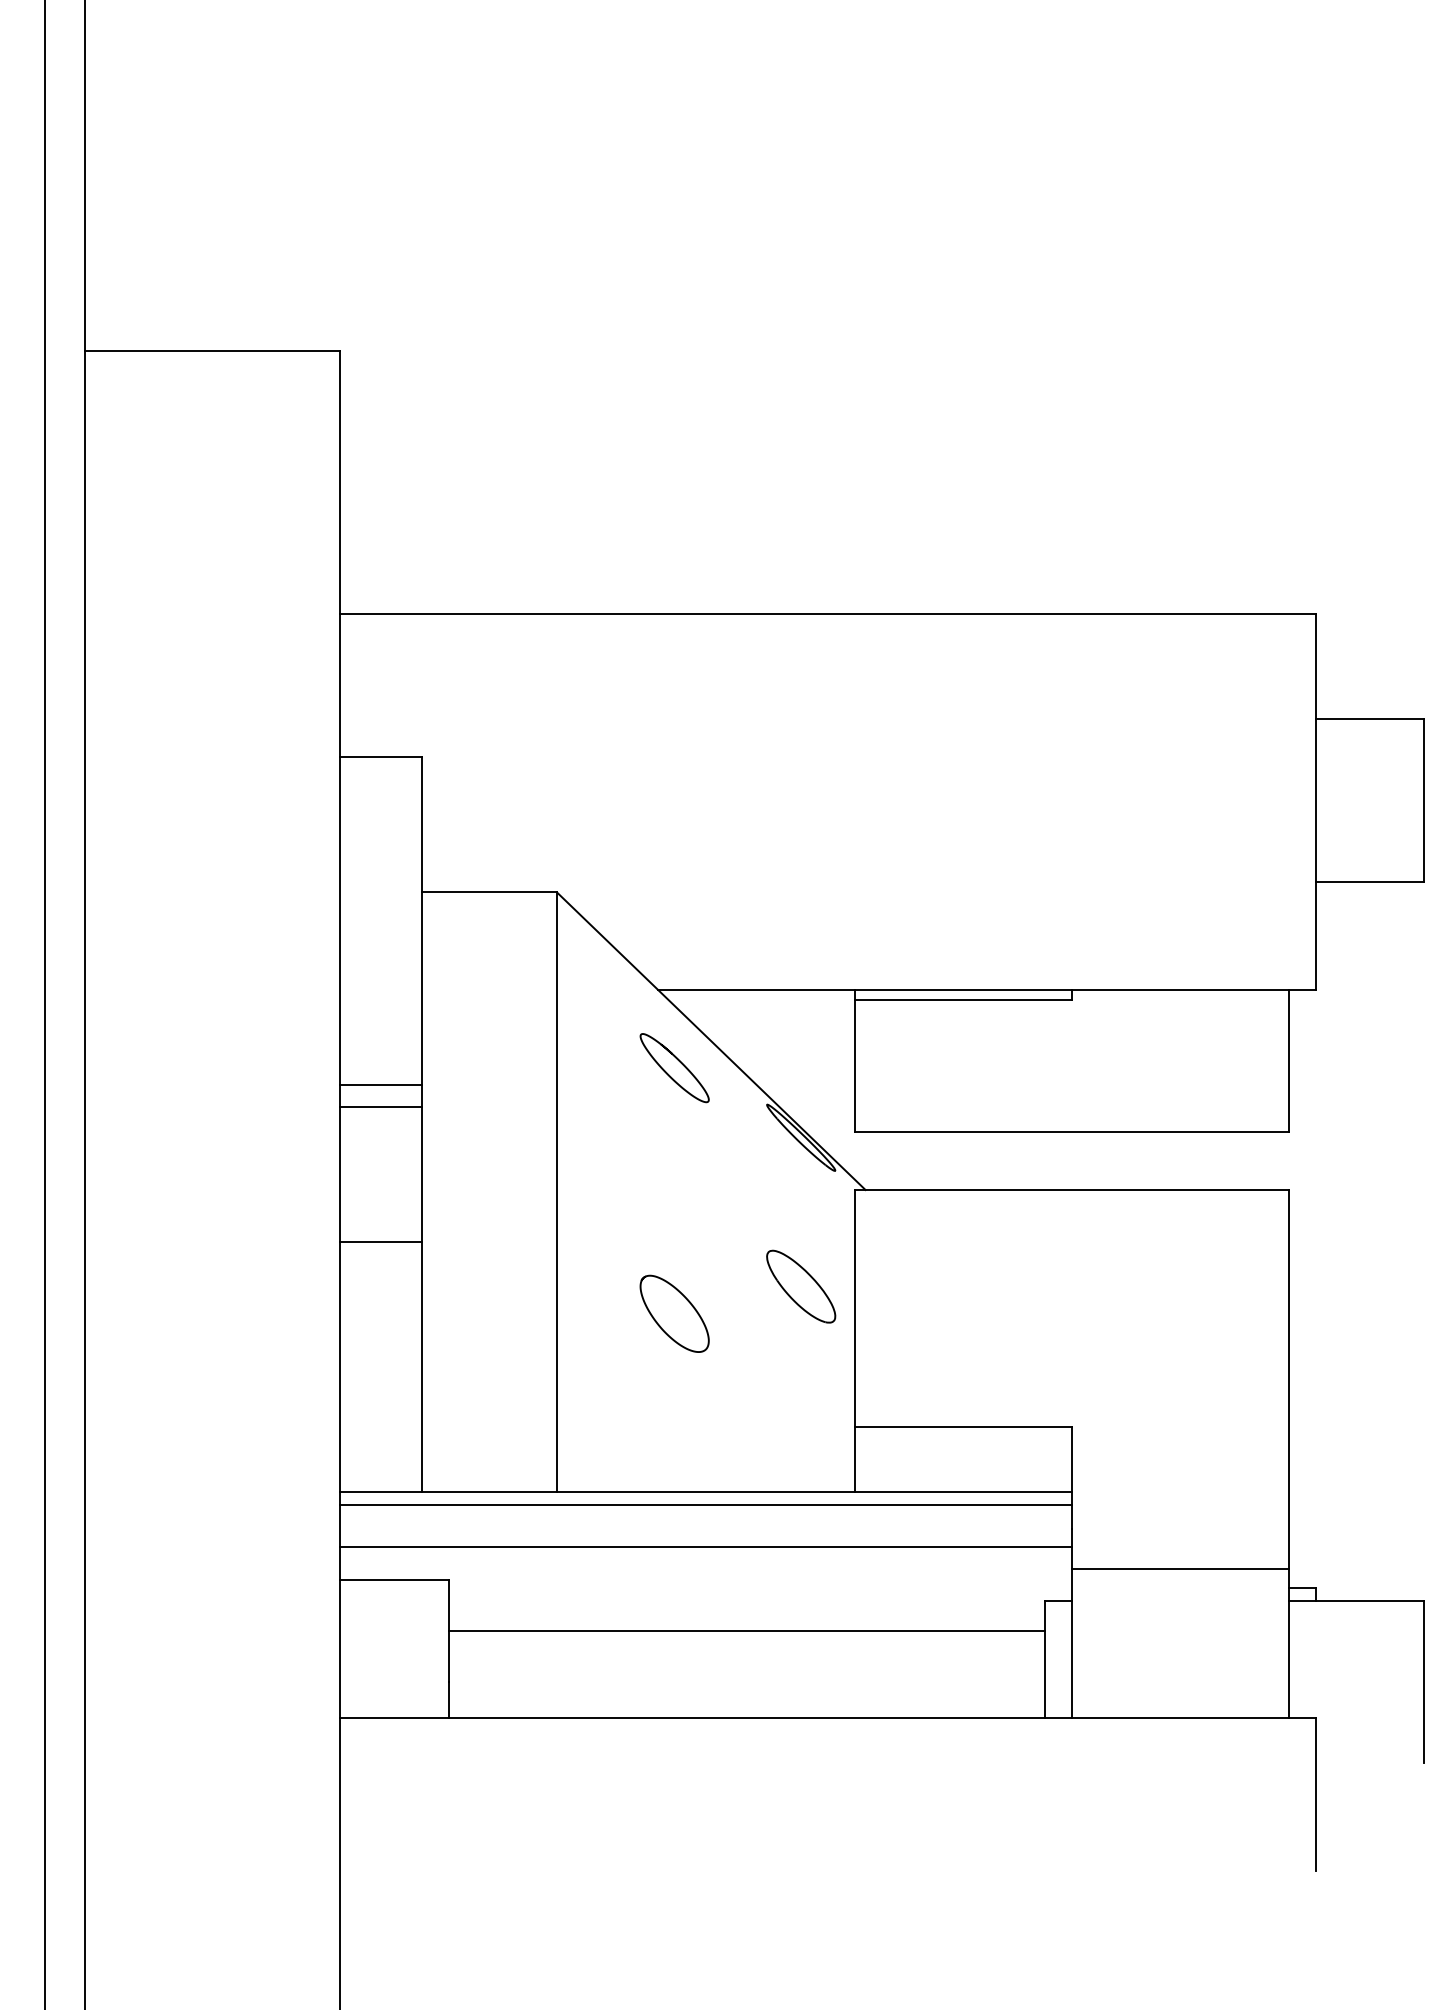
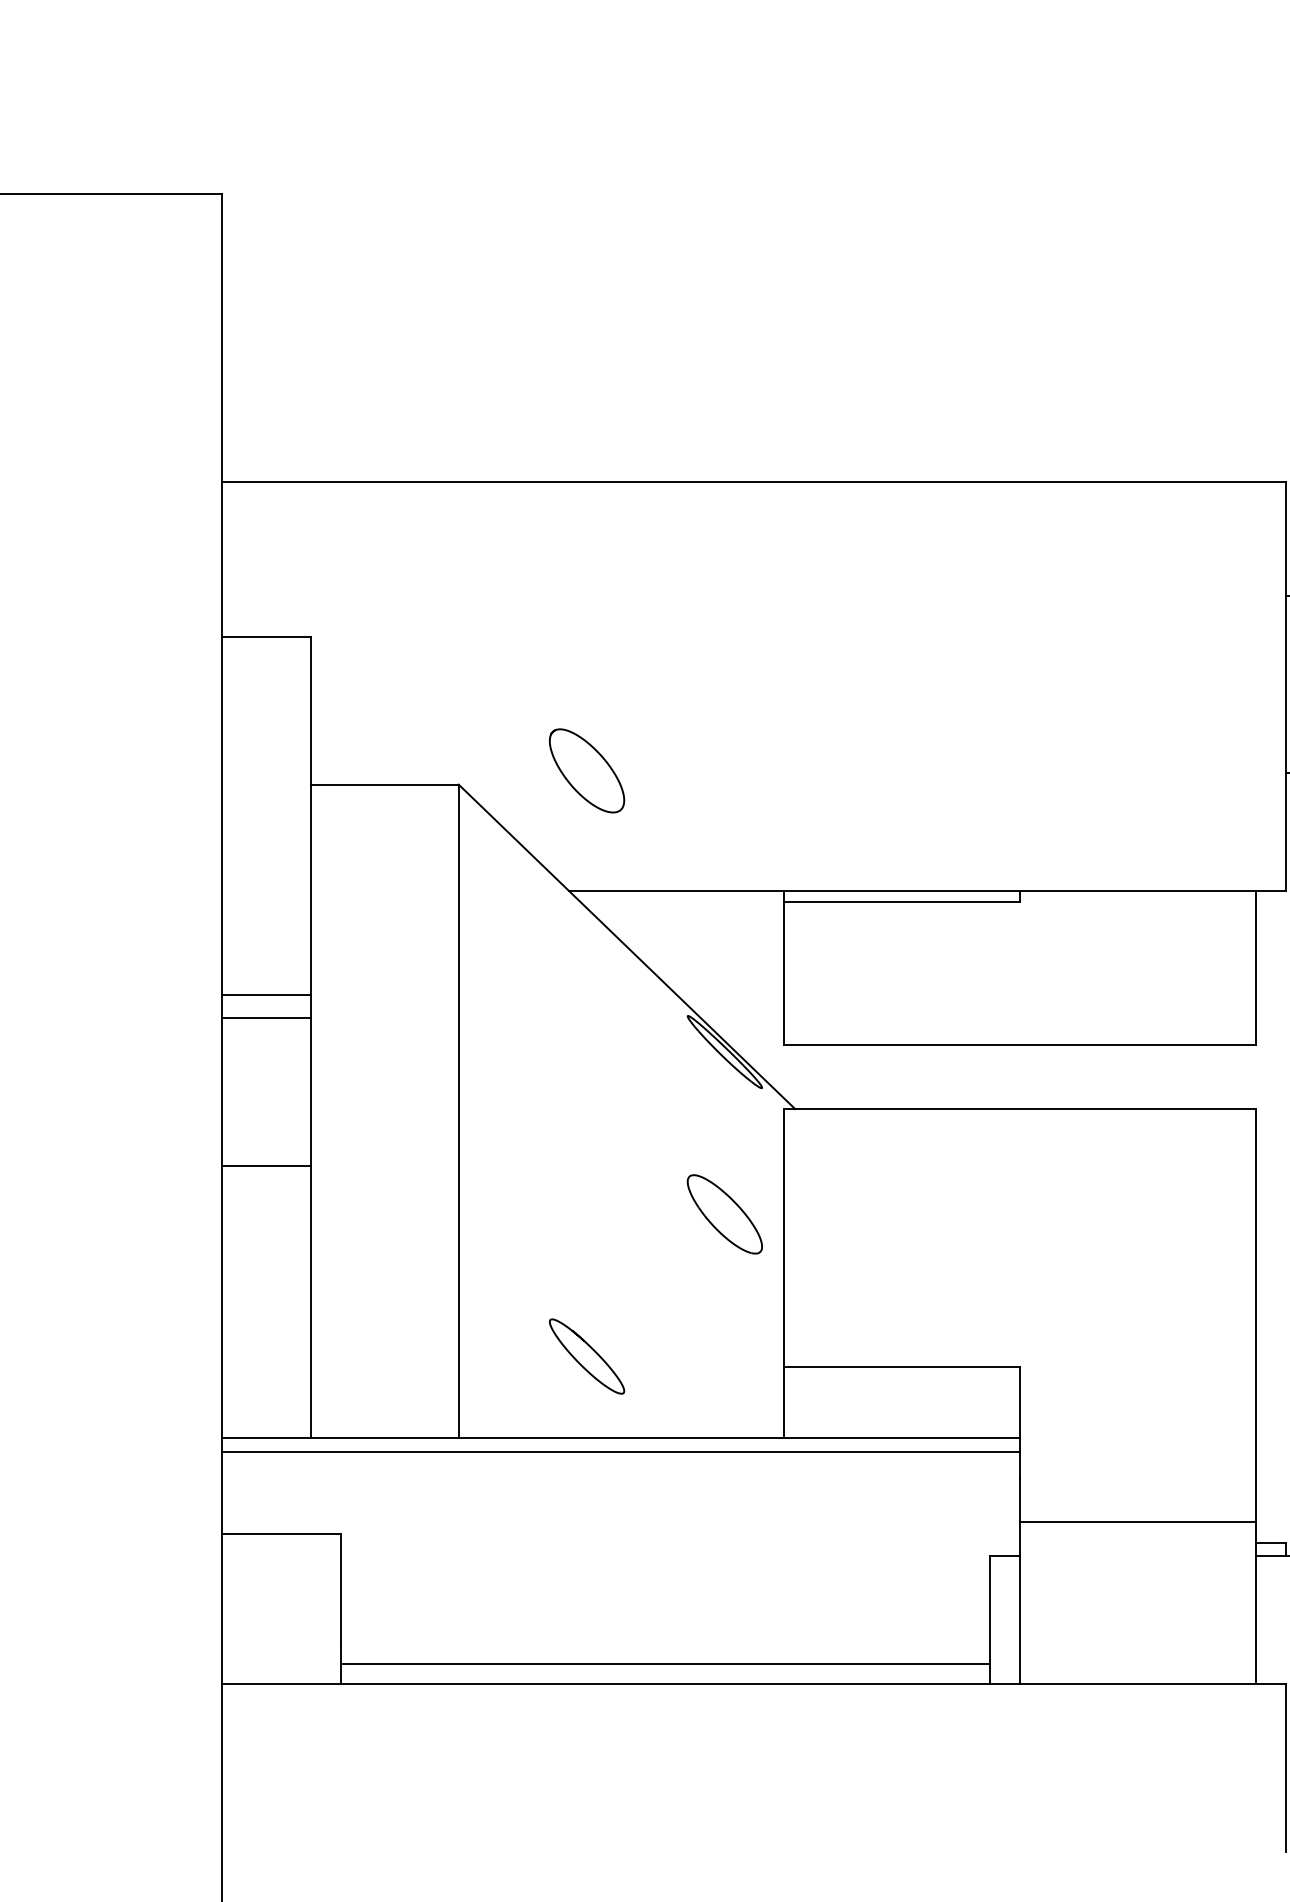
curve: (679, 1062) -> (592, 1350), moved
curve: (686, 1300) -> (599, 756), moved
line: (705, 1546) -> (620, 1497), removed
line: (746, 1631) -> (665, 1664), moved

